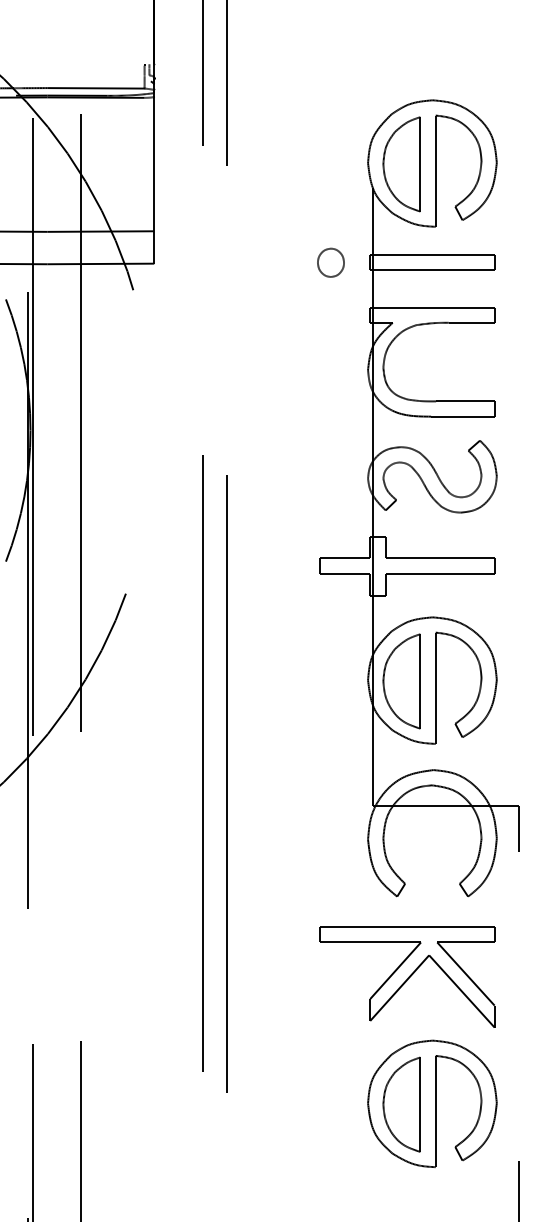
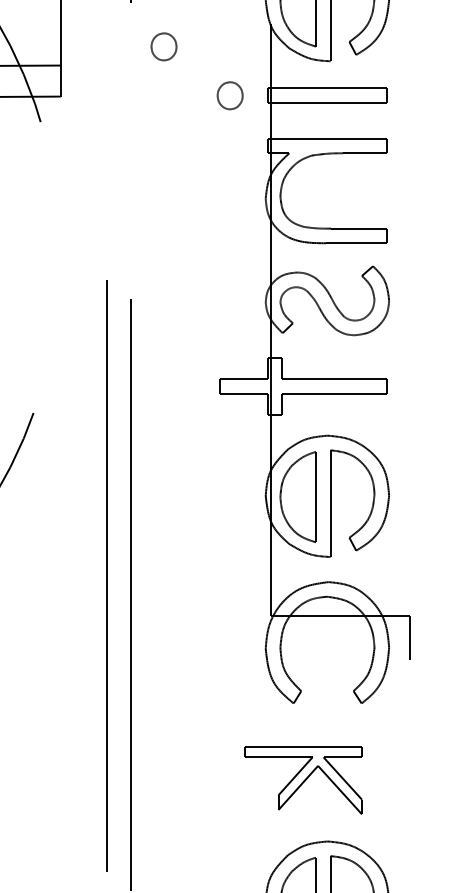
part: (261, 211) -> (163, 46), added
part: (407, 976) -> (303, 779), size x0.7

